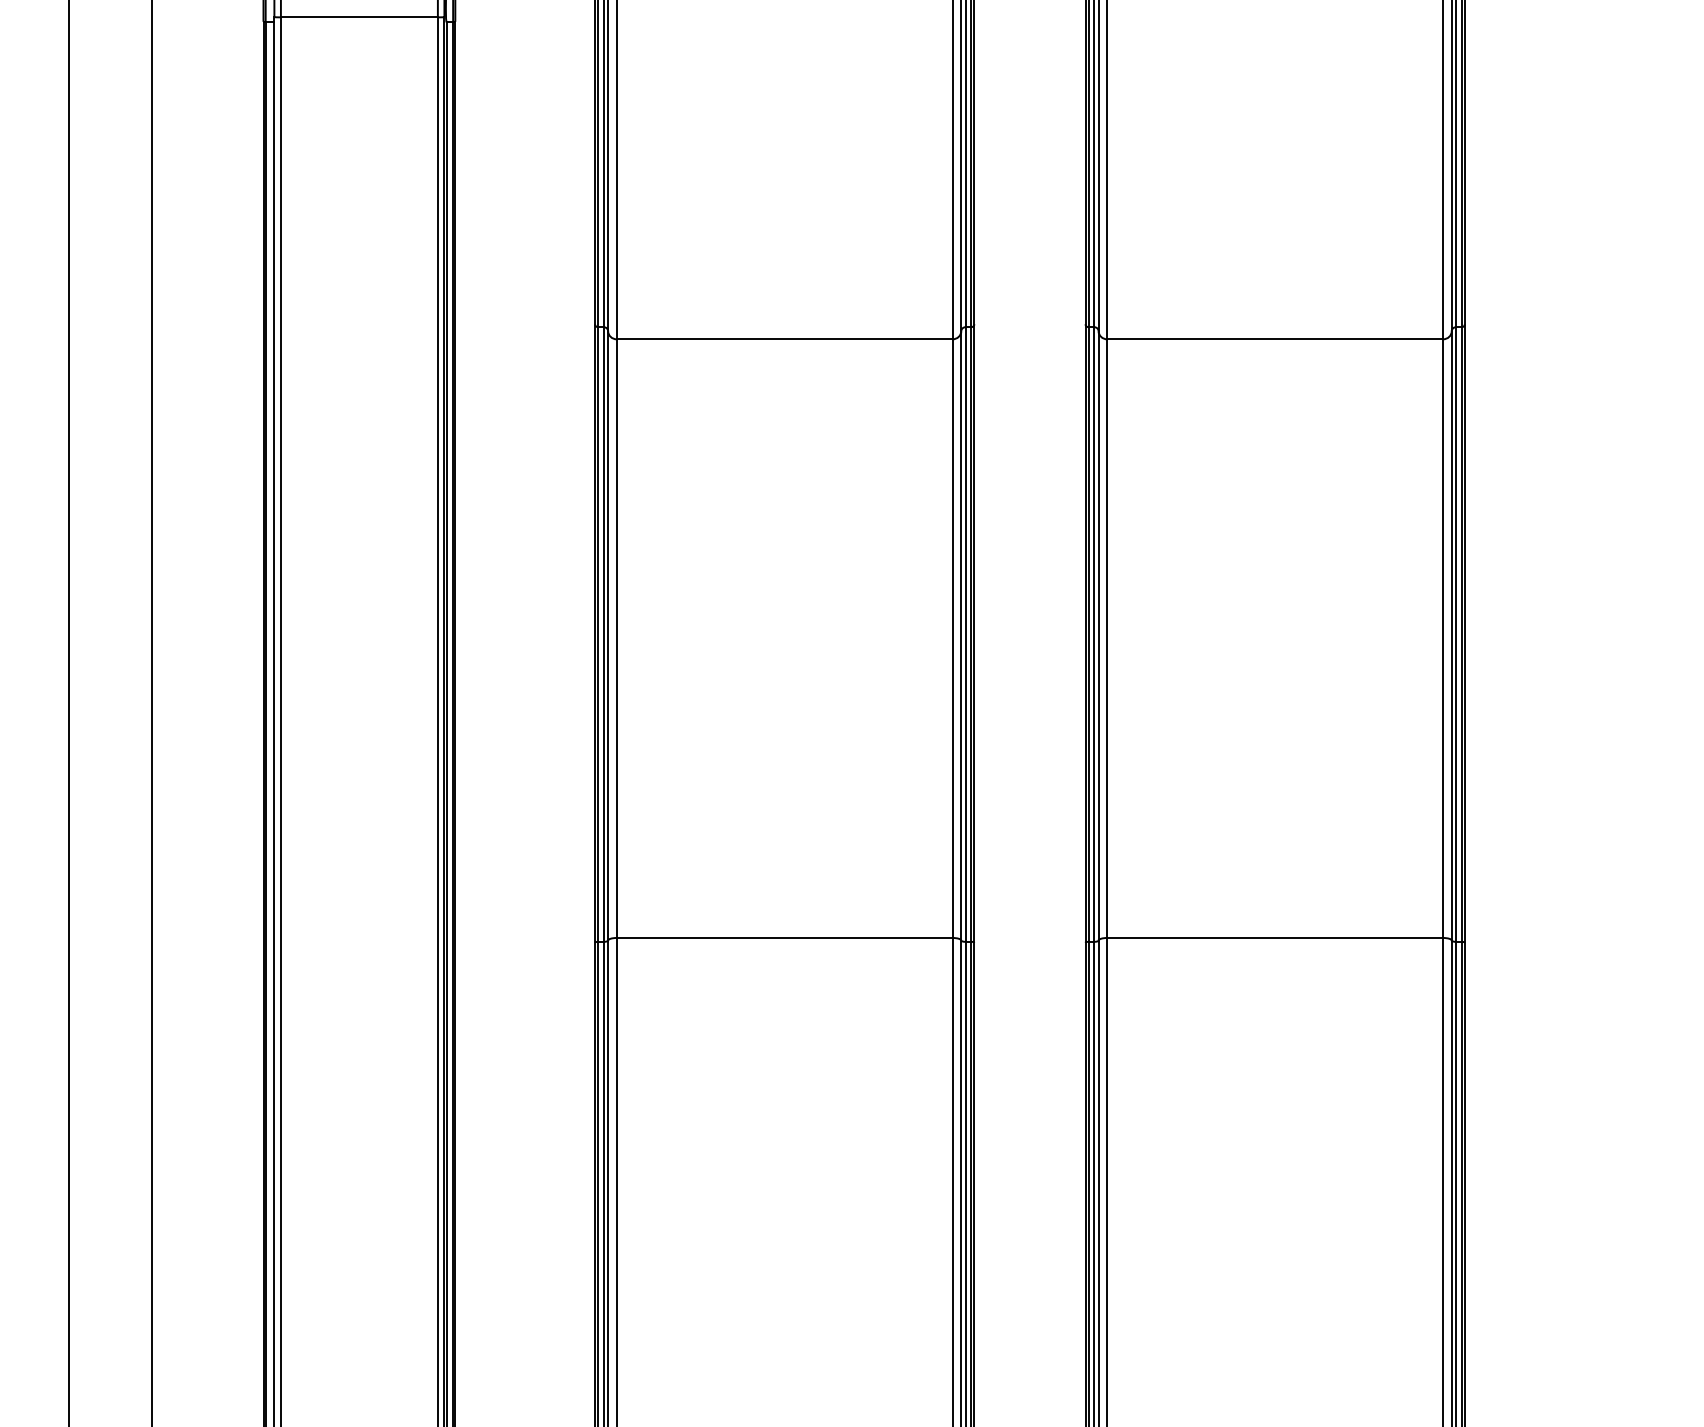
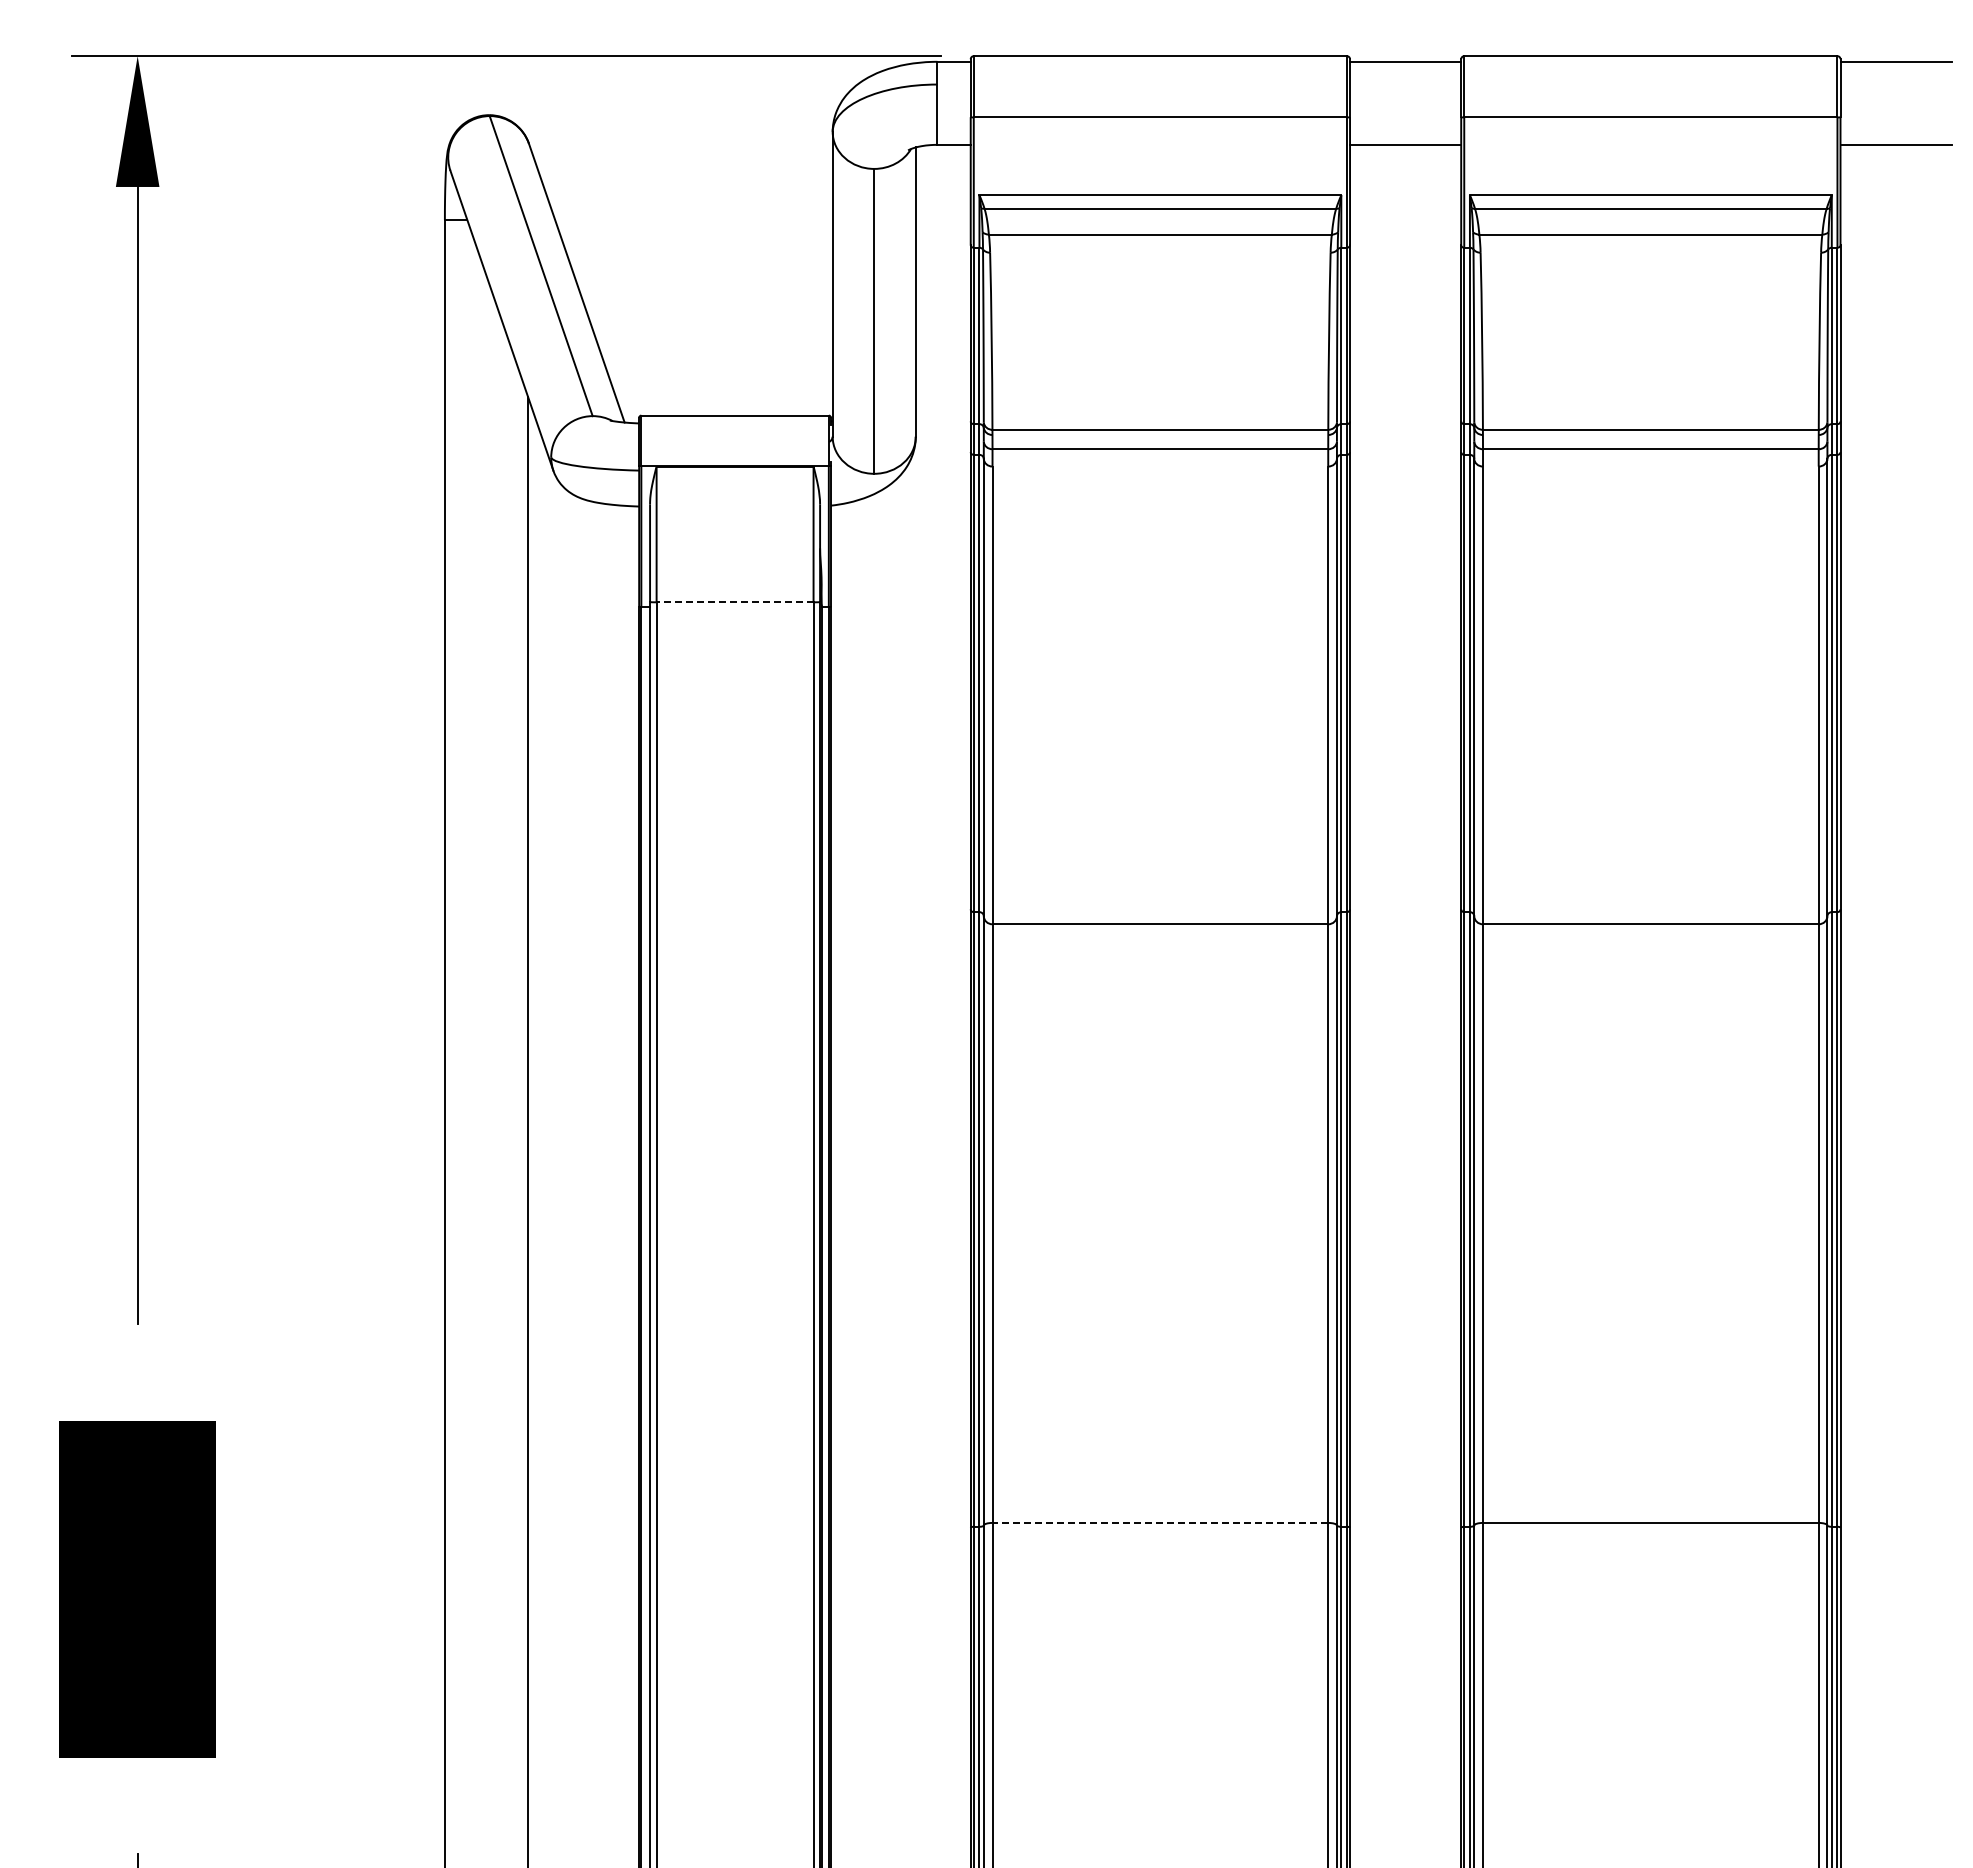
line: (358, 17) -> (734, 602), solid -> dashed
line: (784, 937) -> (1160, 1522), solid -> dashed

